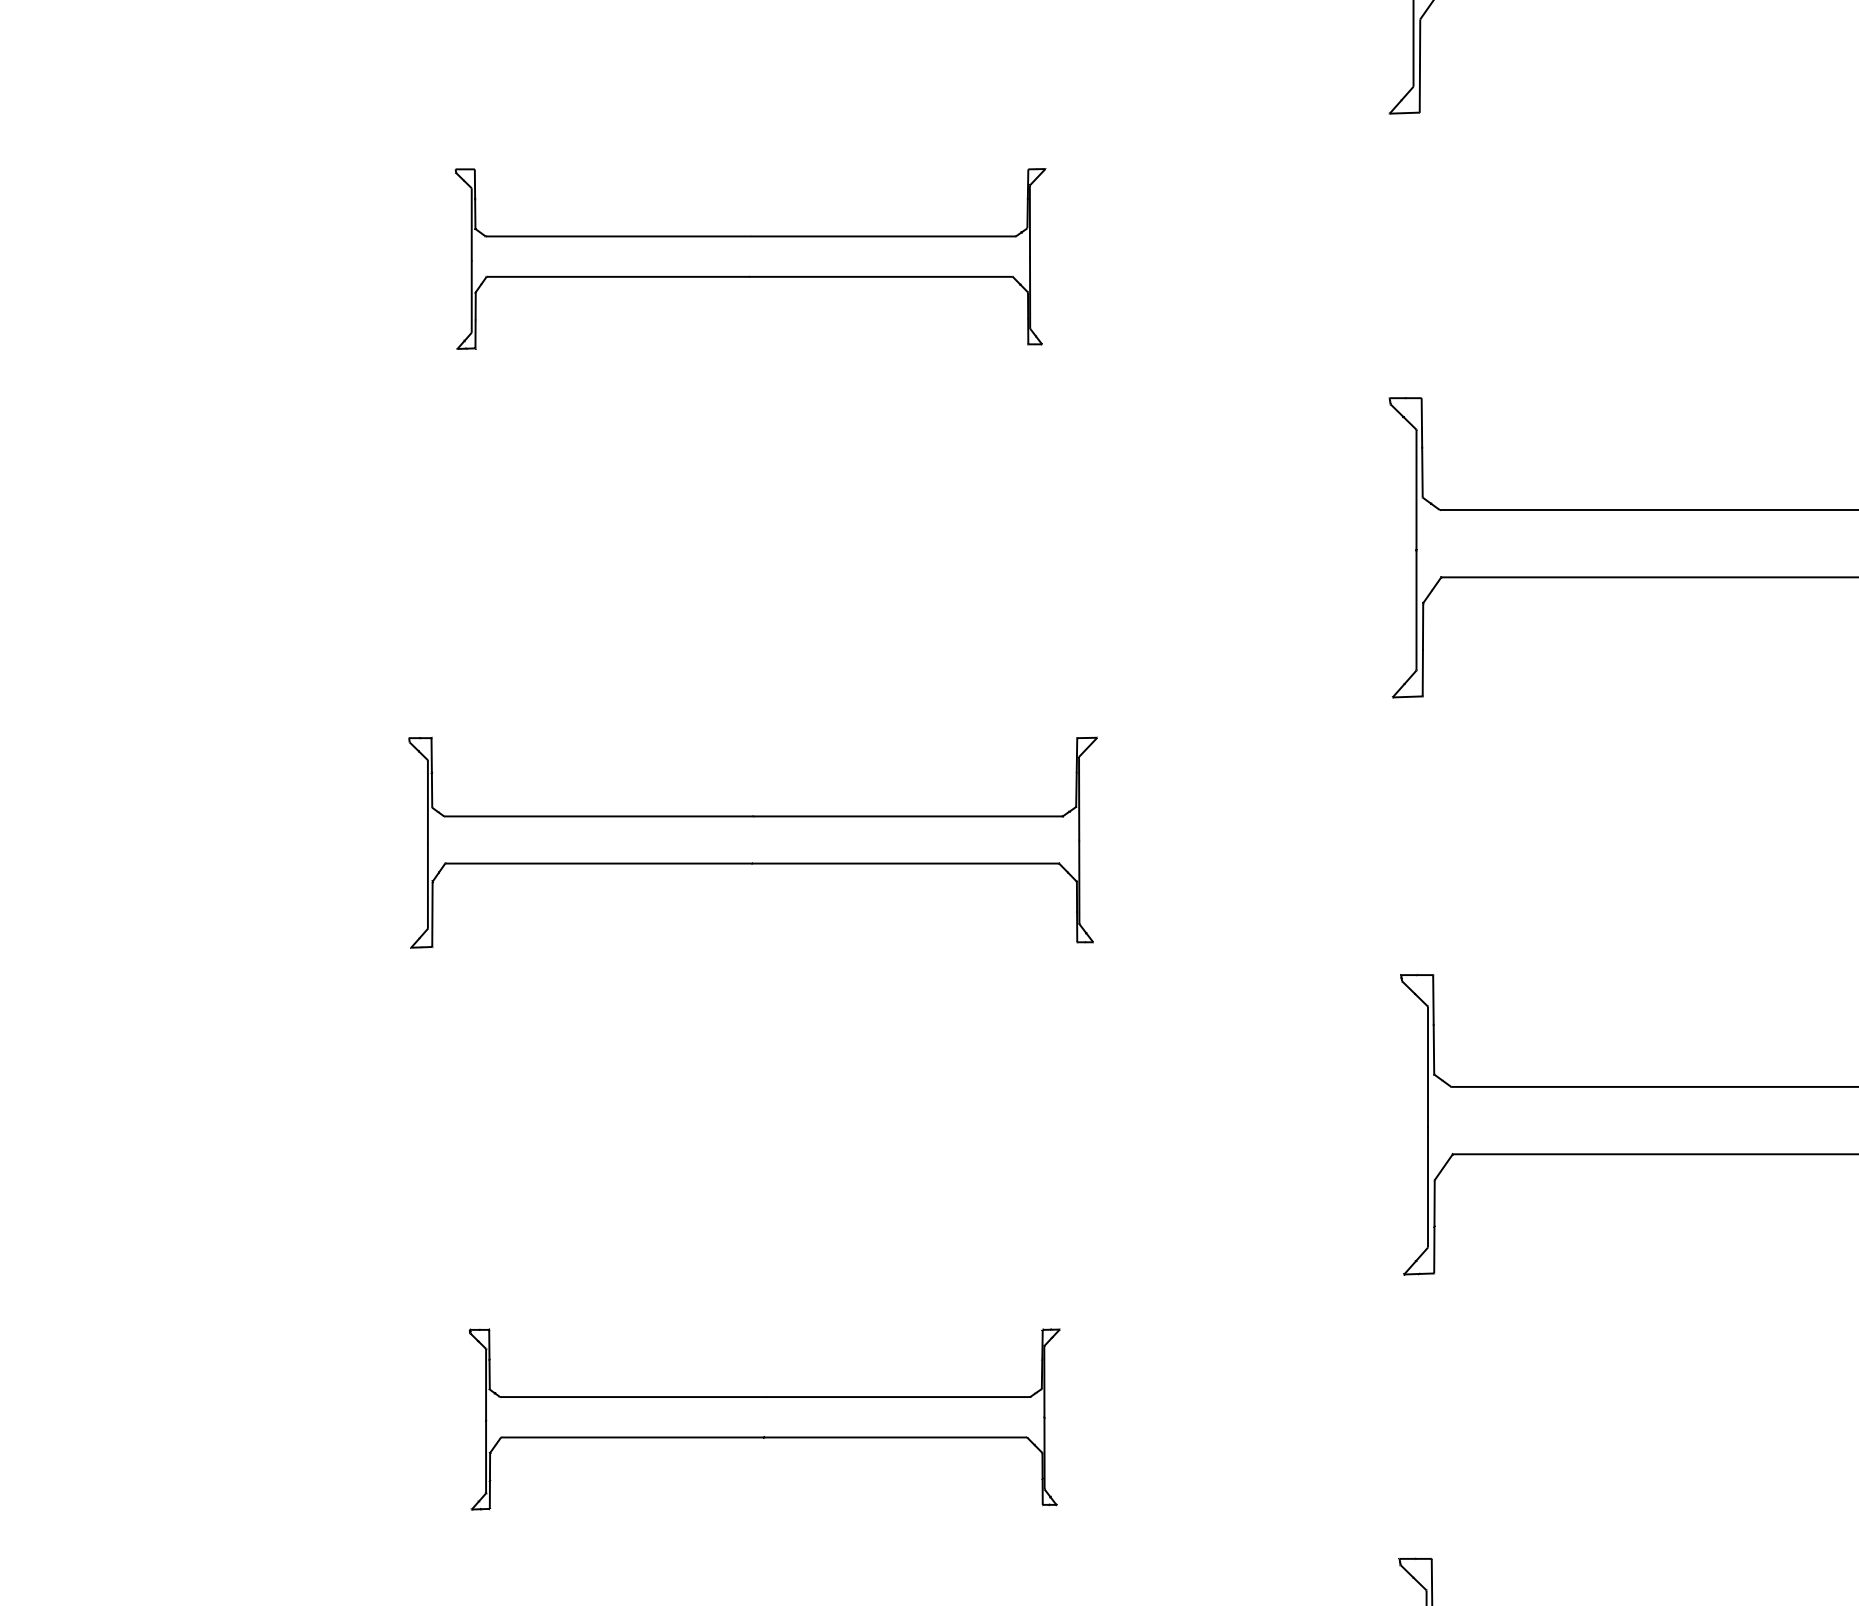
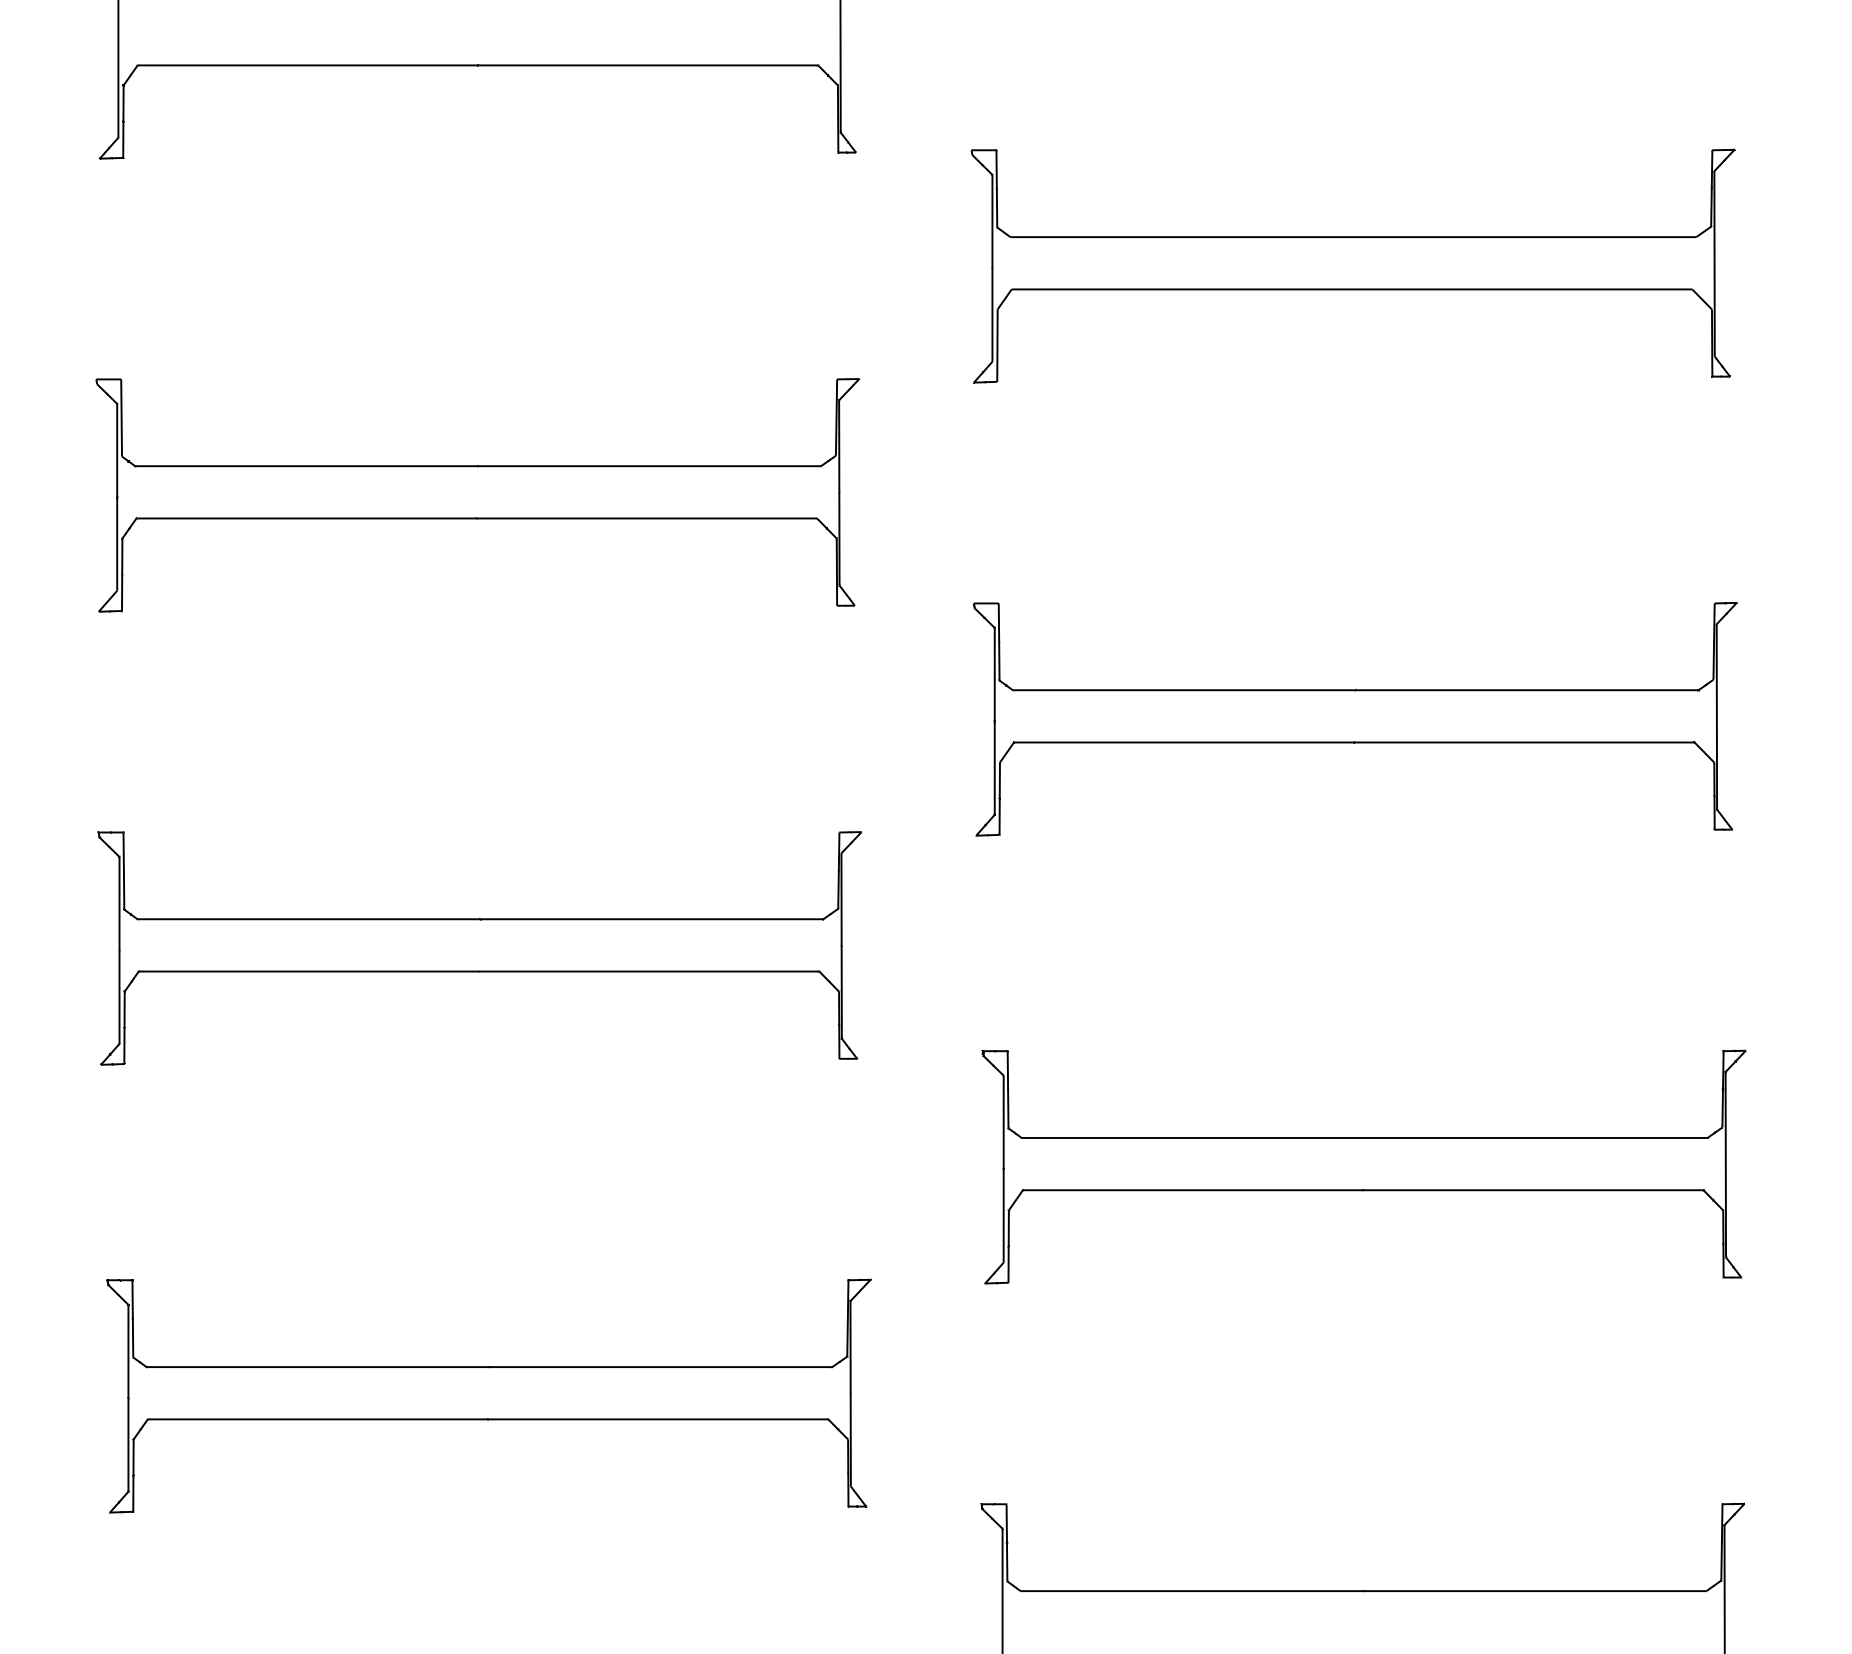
part: (750, 259) -> (477, 495), size x1.67
part: (752, 842) -> (479, 948), size x1.43
part: (764, 1418) -> (488, 1395), size x1.67

